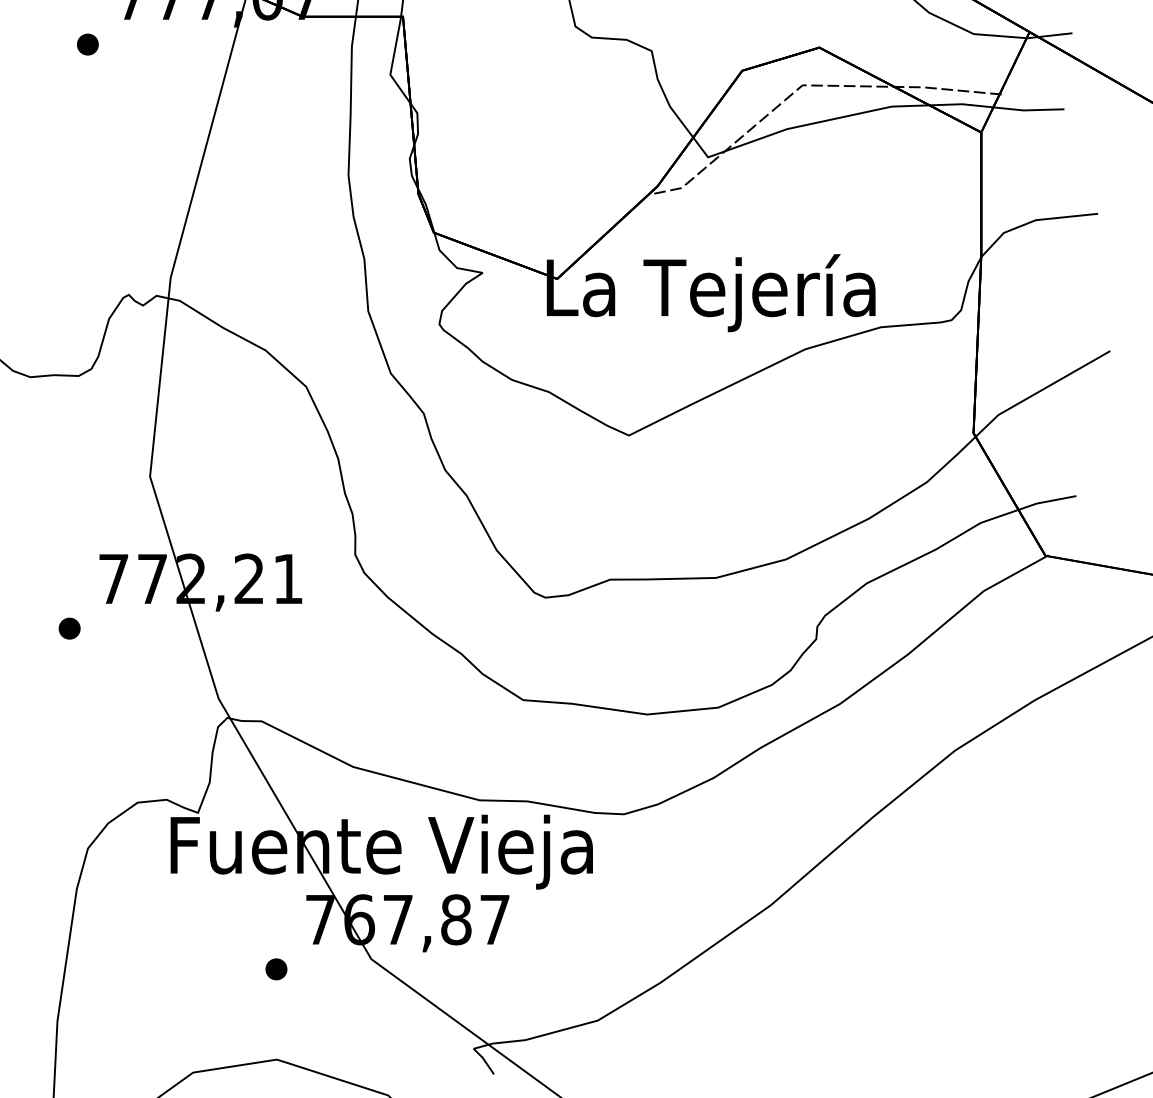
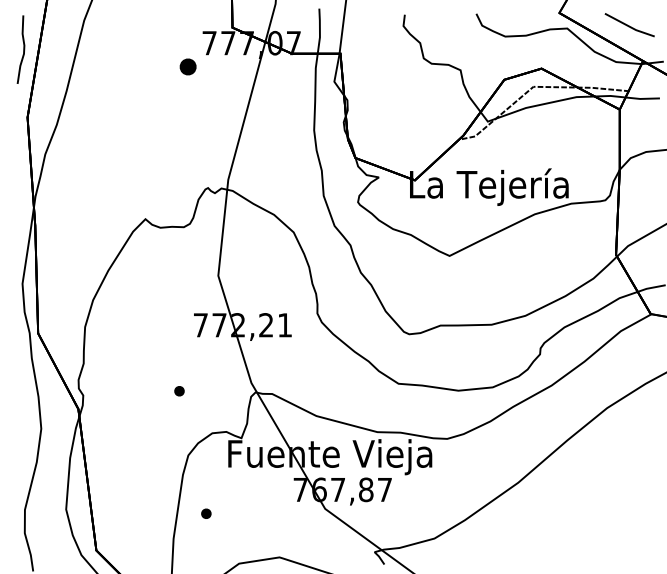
part: (88, 45) -> (188, 67), size x1.6
part: (69, 629) -> (179, 391), moved
part: (276, 968) -> (206, 513), moved

